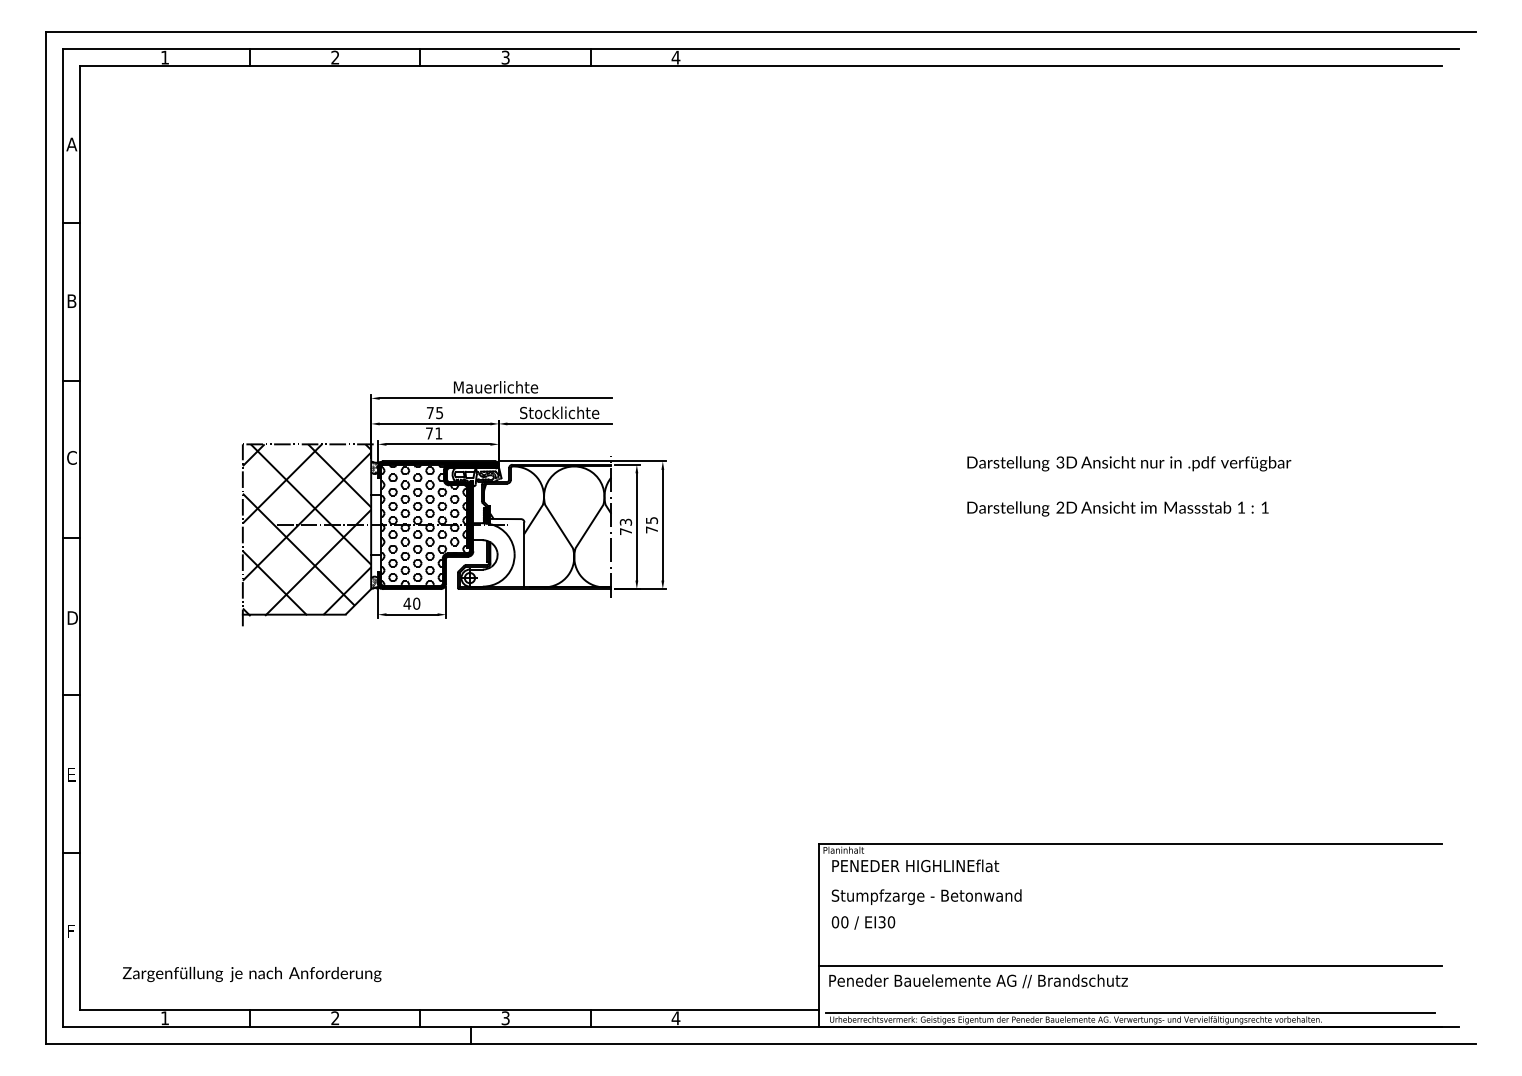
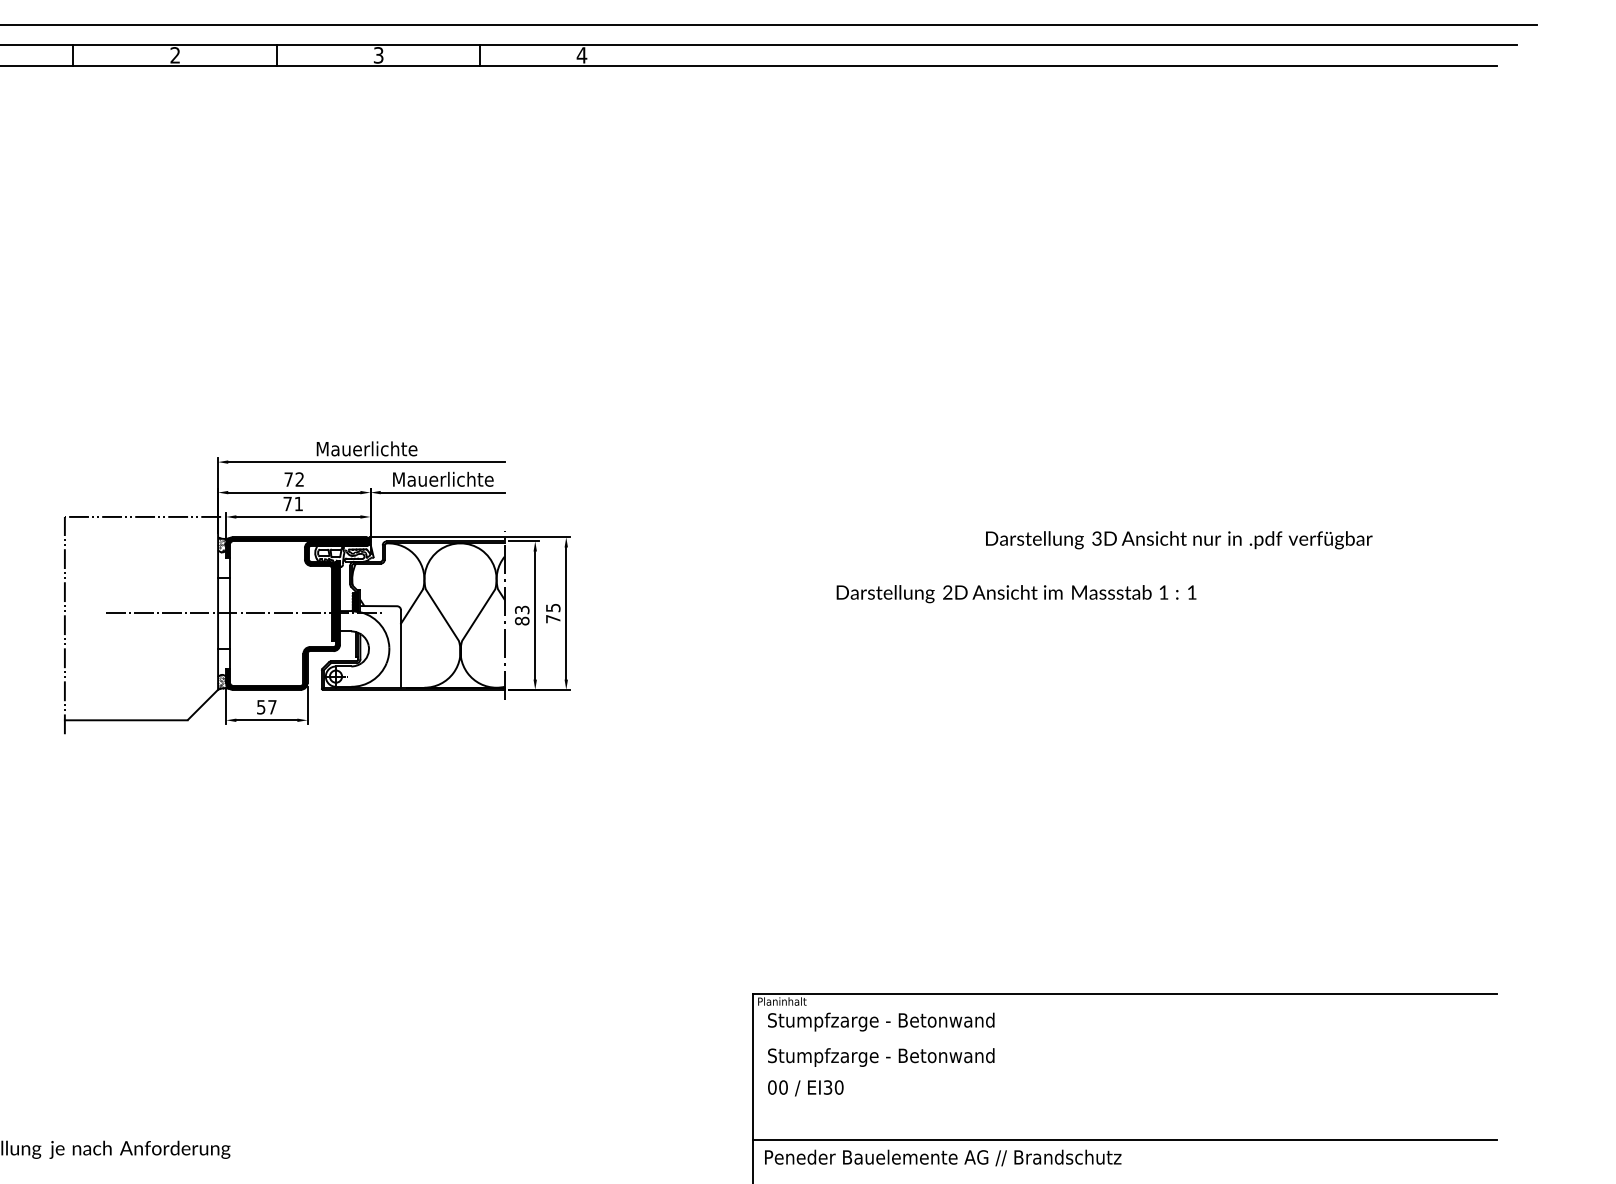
text: (439, 412) -> (299, 478), 75 -> 72
text: (559, 412) -> (442, 478), Stocklichte -> Mauerlichte
text: (1129, 463) -> (1179, 539), moved
text: (1117, 508) -> (1015, 593), moved
hatch: (425, 524) -> (282, 612), removed
hatch: (306, 530) -> (140, 619), removed
text: (625, 531) -> (521, 621), 73 -> 83
text: (411, 603) -> (266, 706), 40 -> 57
text: (926, 867) -> (881, 1022), PENEDER HIGHLINEflat -> Stumpfzarge - Betonwand

